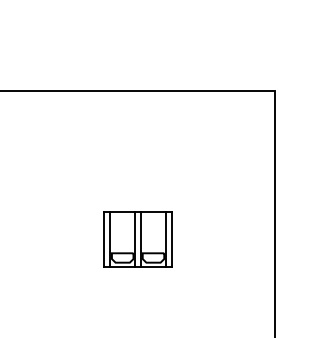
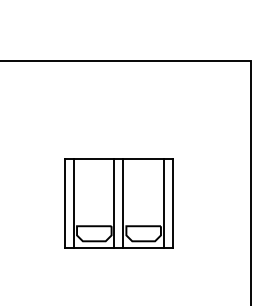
part: (137, 238) -> (118, 202), size x1.67

